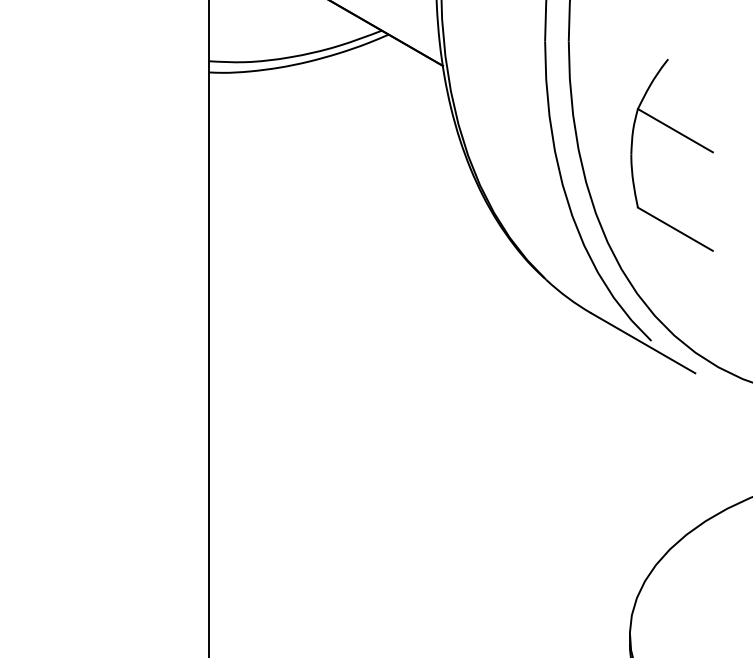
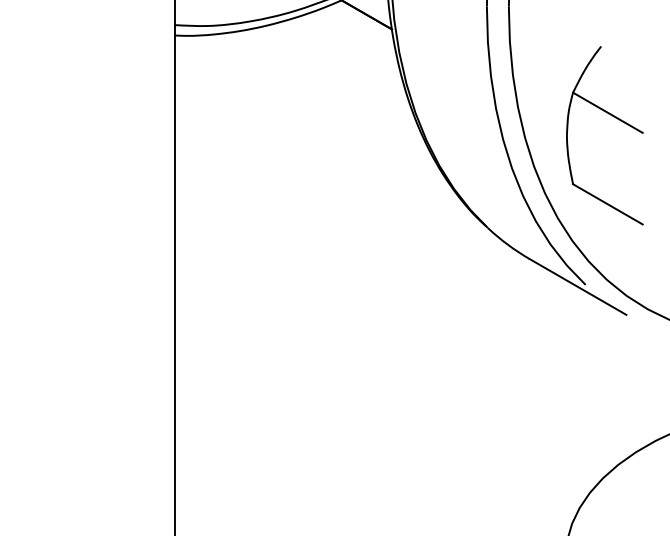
part: (681, 135) -> (613, 117), moved

